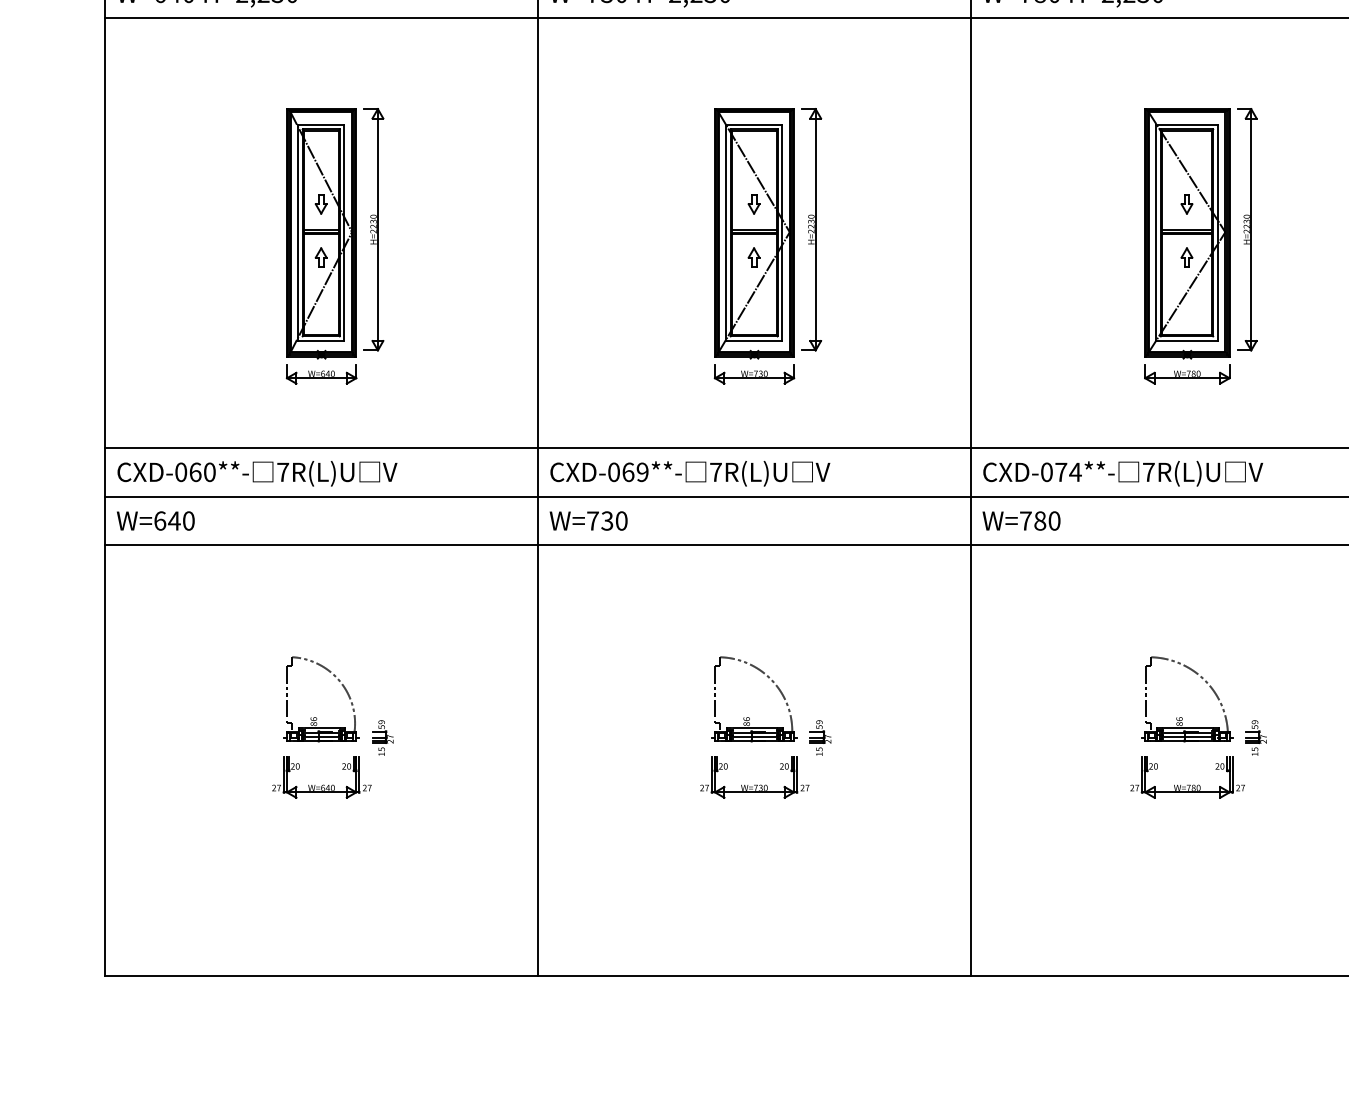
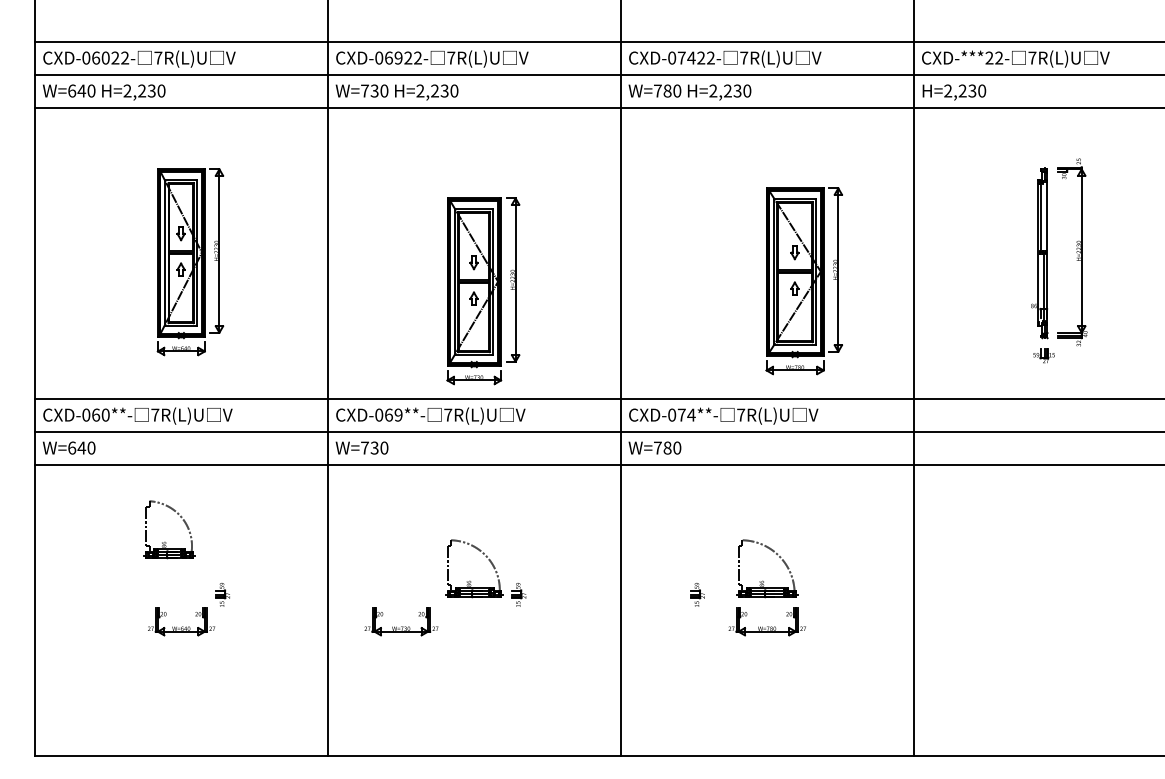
part: (768, 246) -> (483, 291), moved
part: (1199, 246) -> (803, 281), moved
part: (315, 716) -> (165, 541), moved
part: (1255, 737) -> (697, 594), moved
part: (754, 777) -> (401, 621), moved

